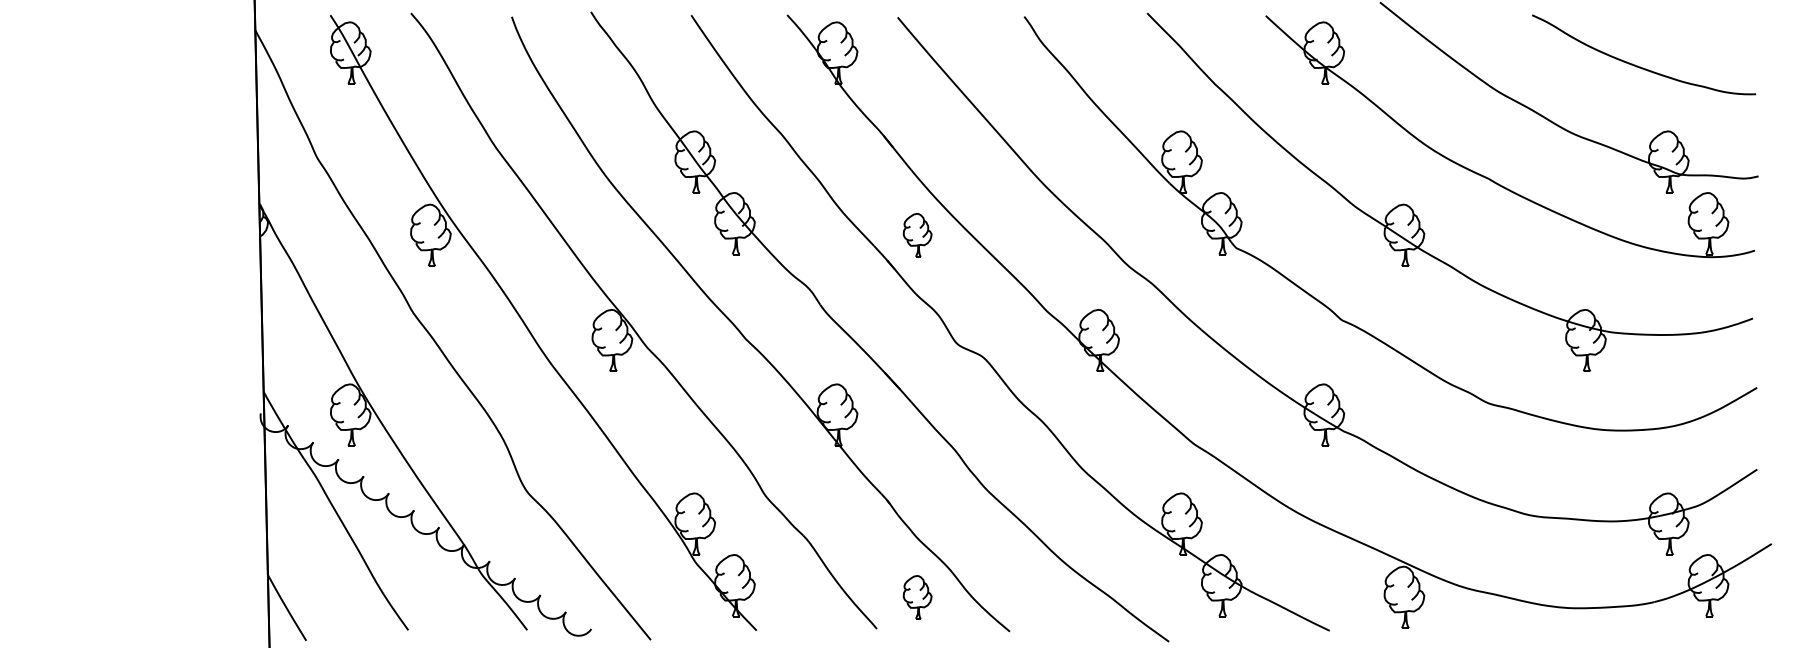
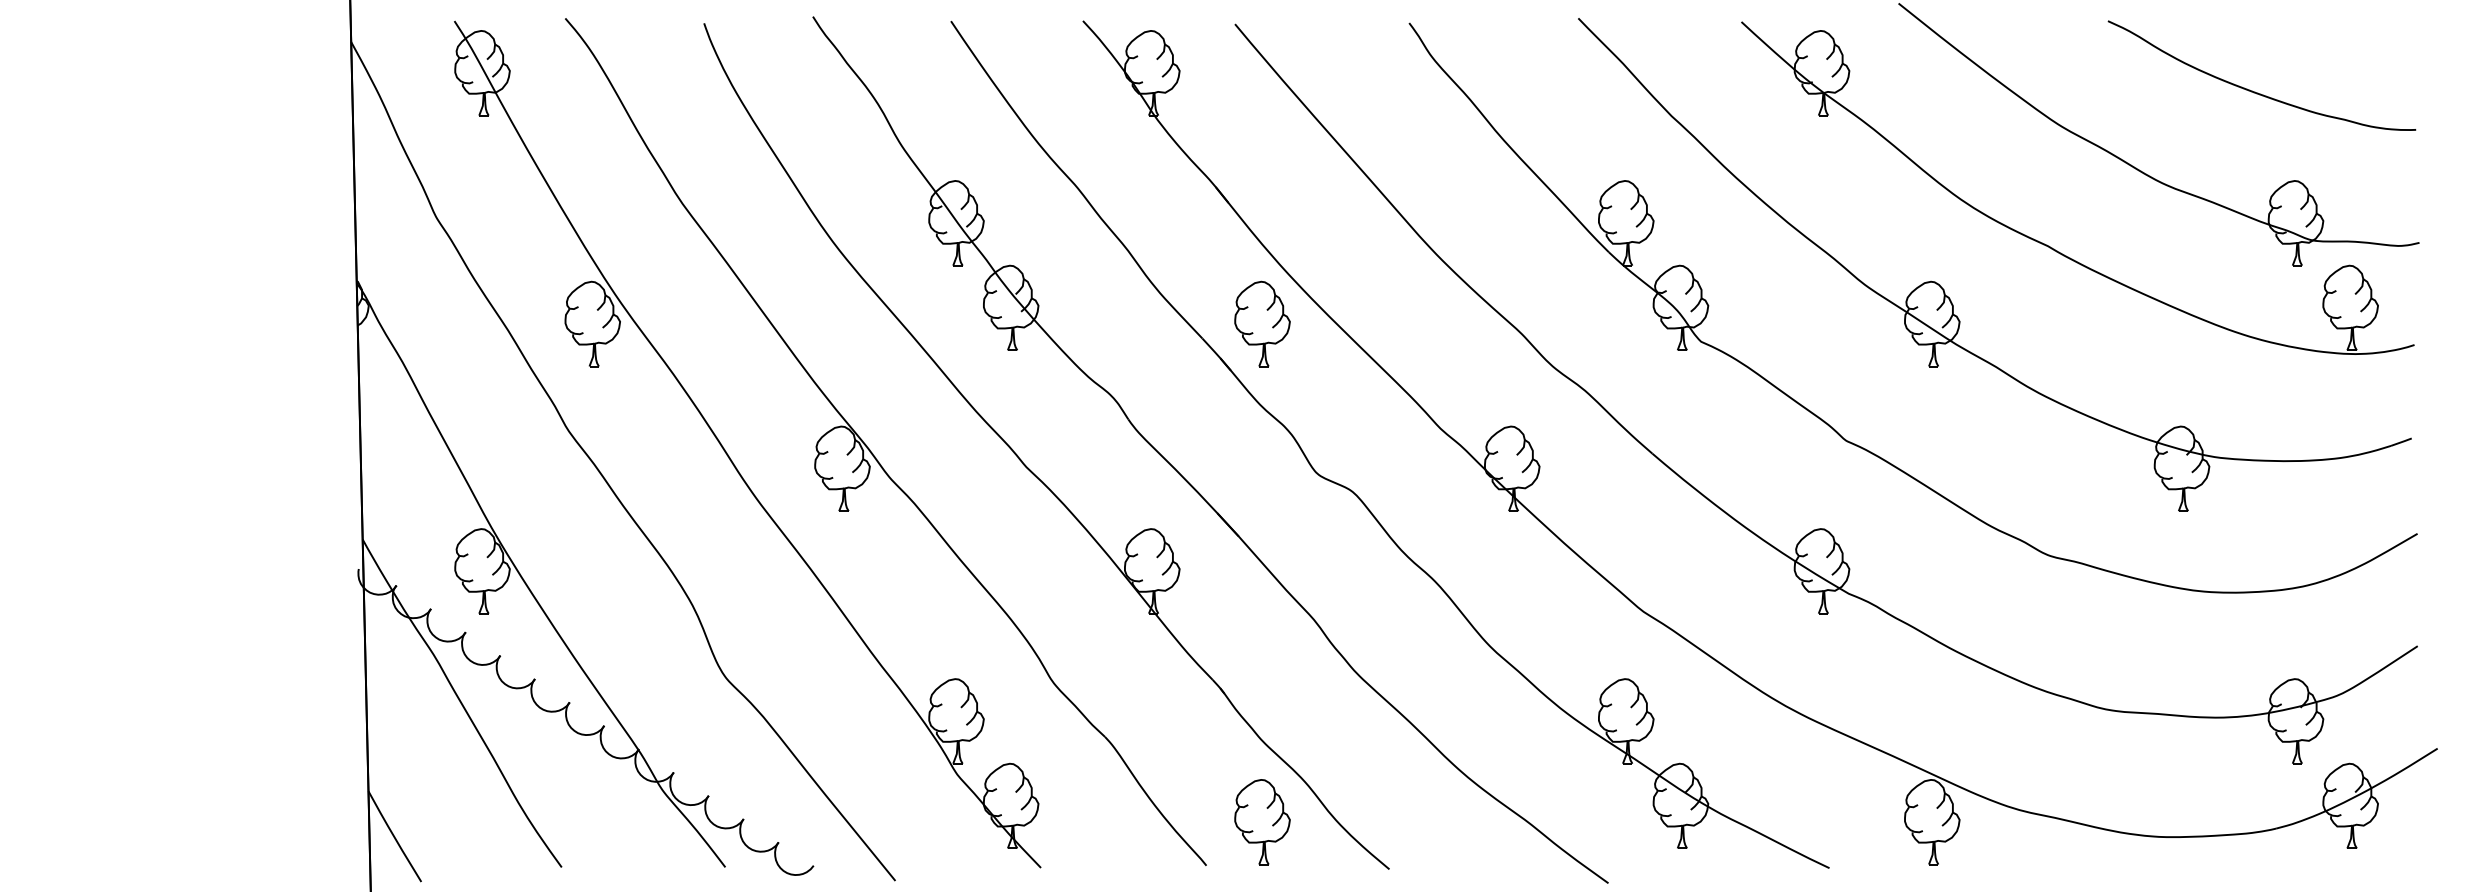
part: (917, 234) -> (1262, 323), size x1.43
part: (917, 597) -> (1262, 822), size x1.43

